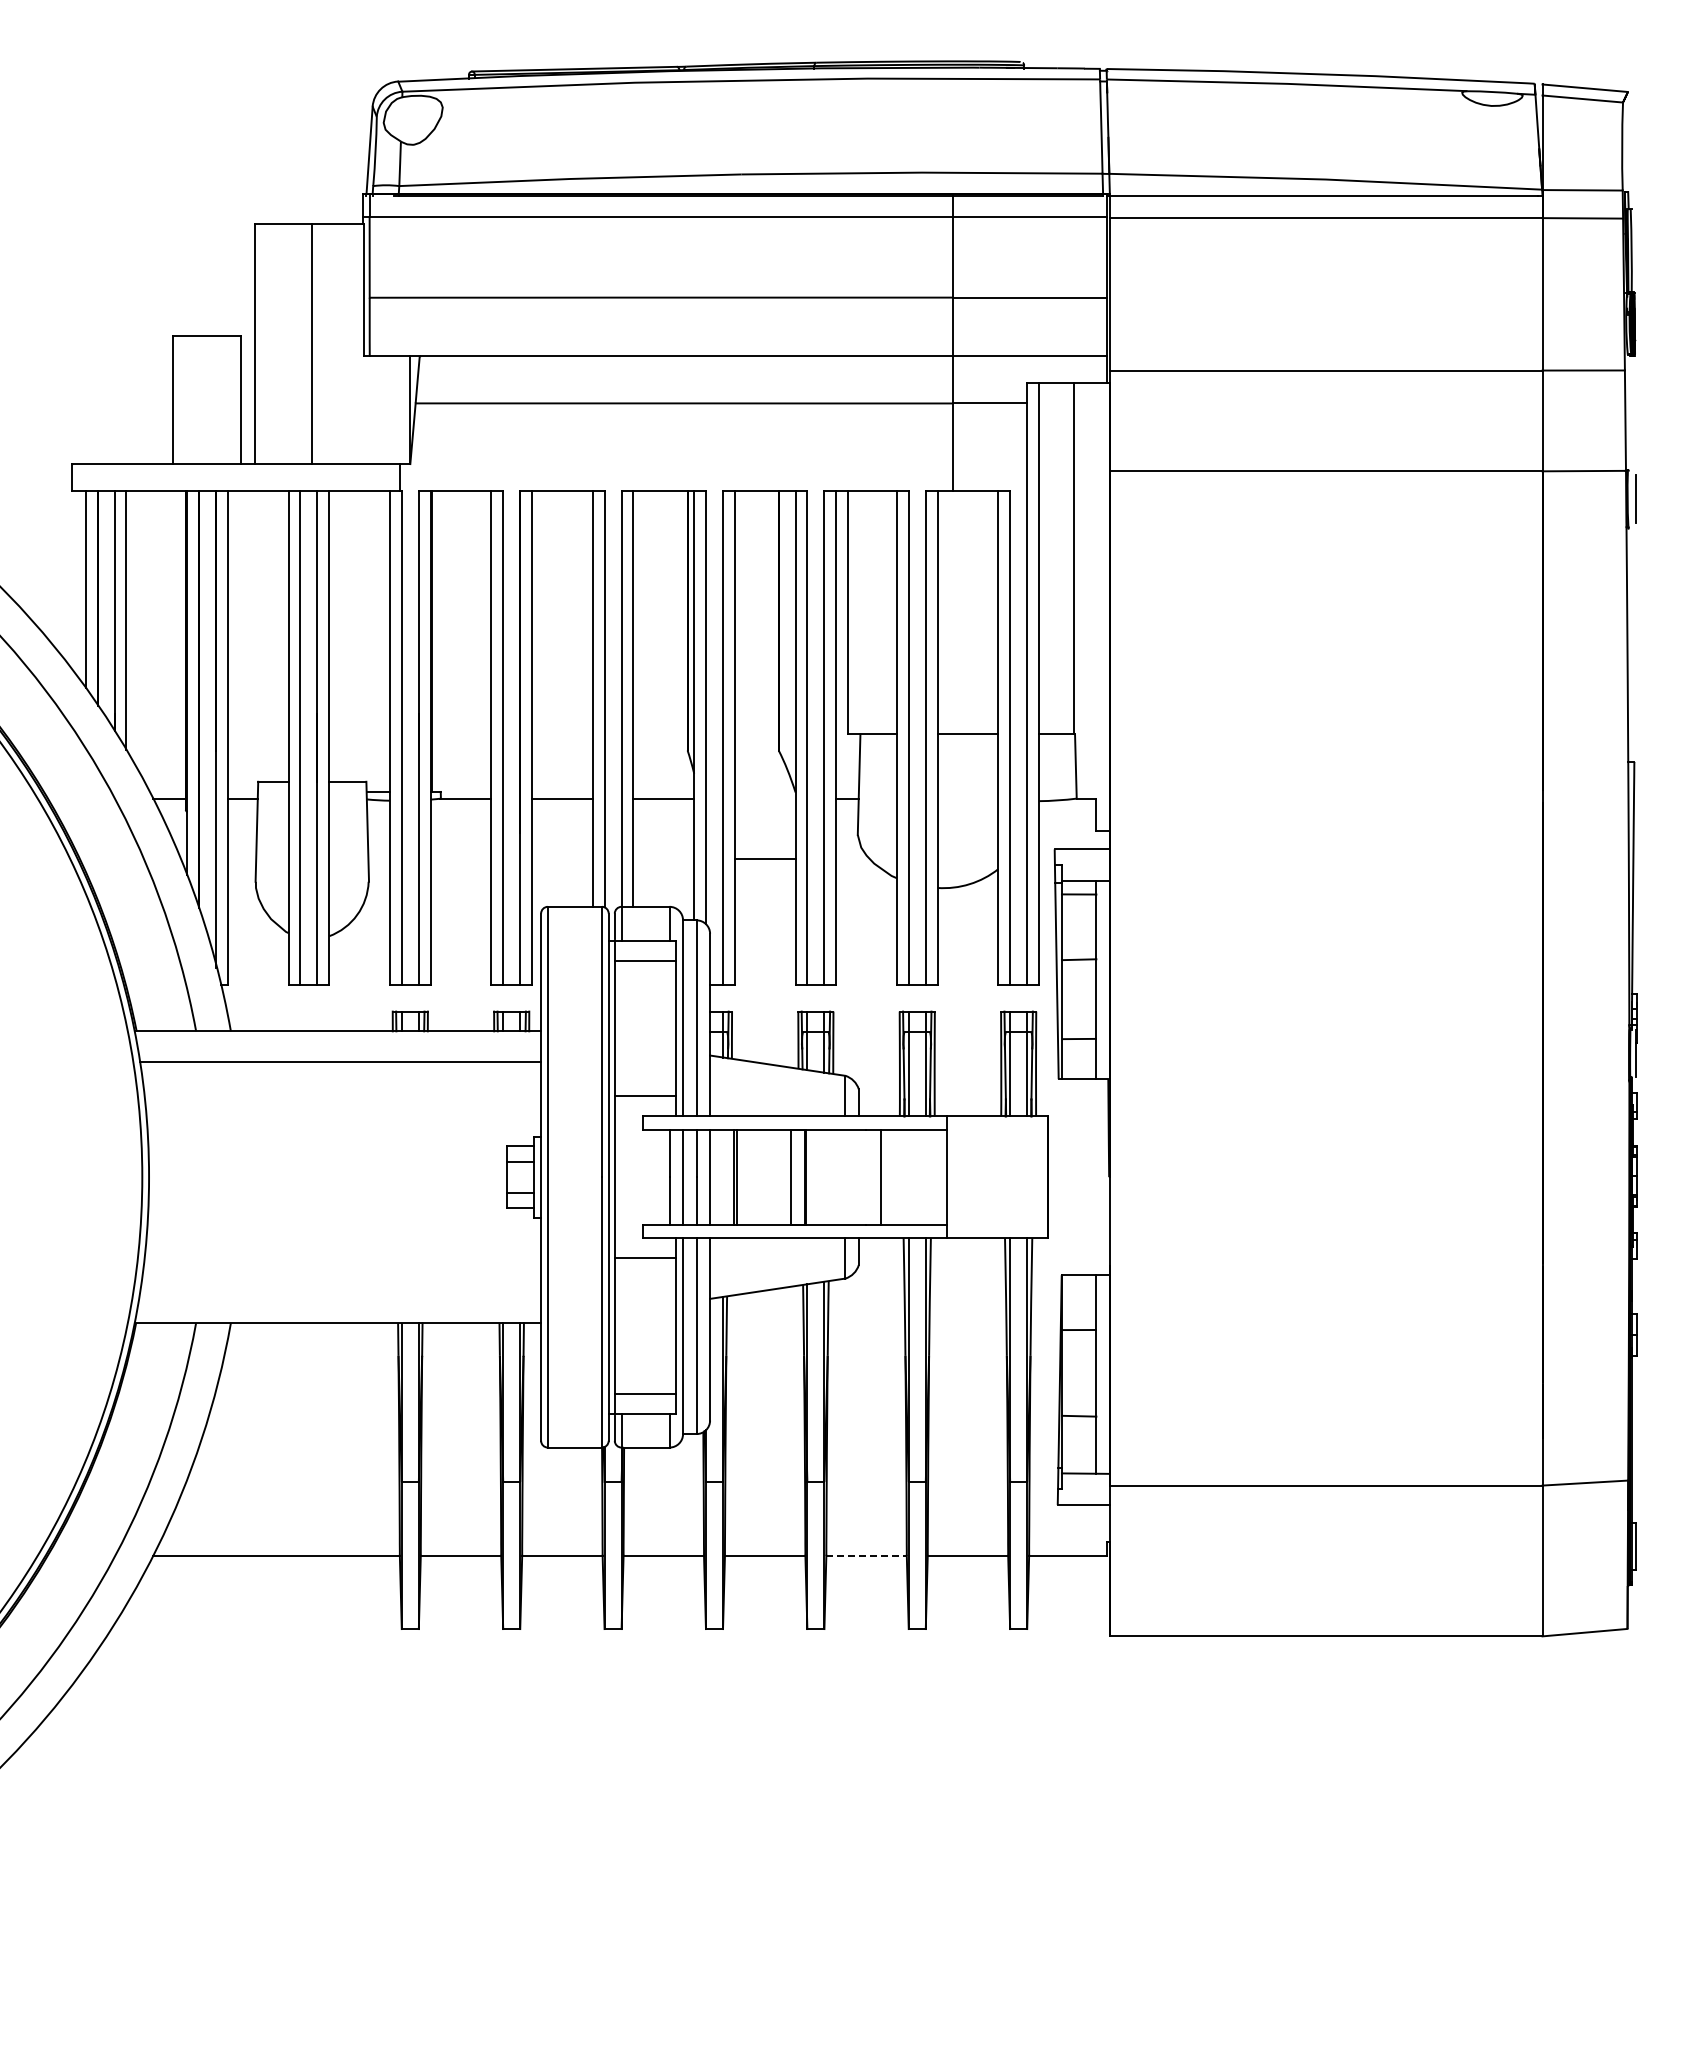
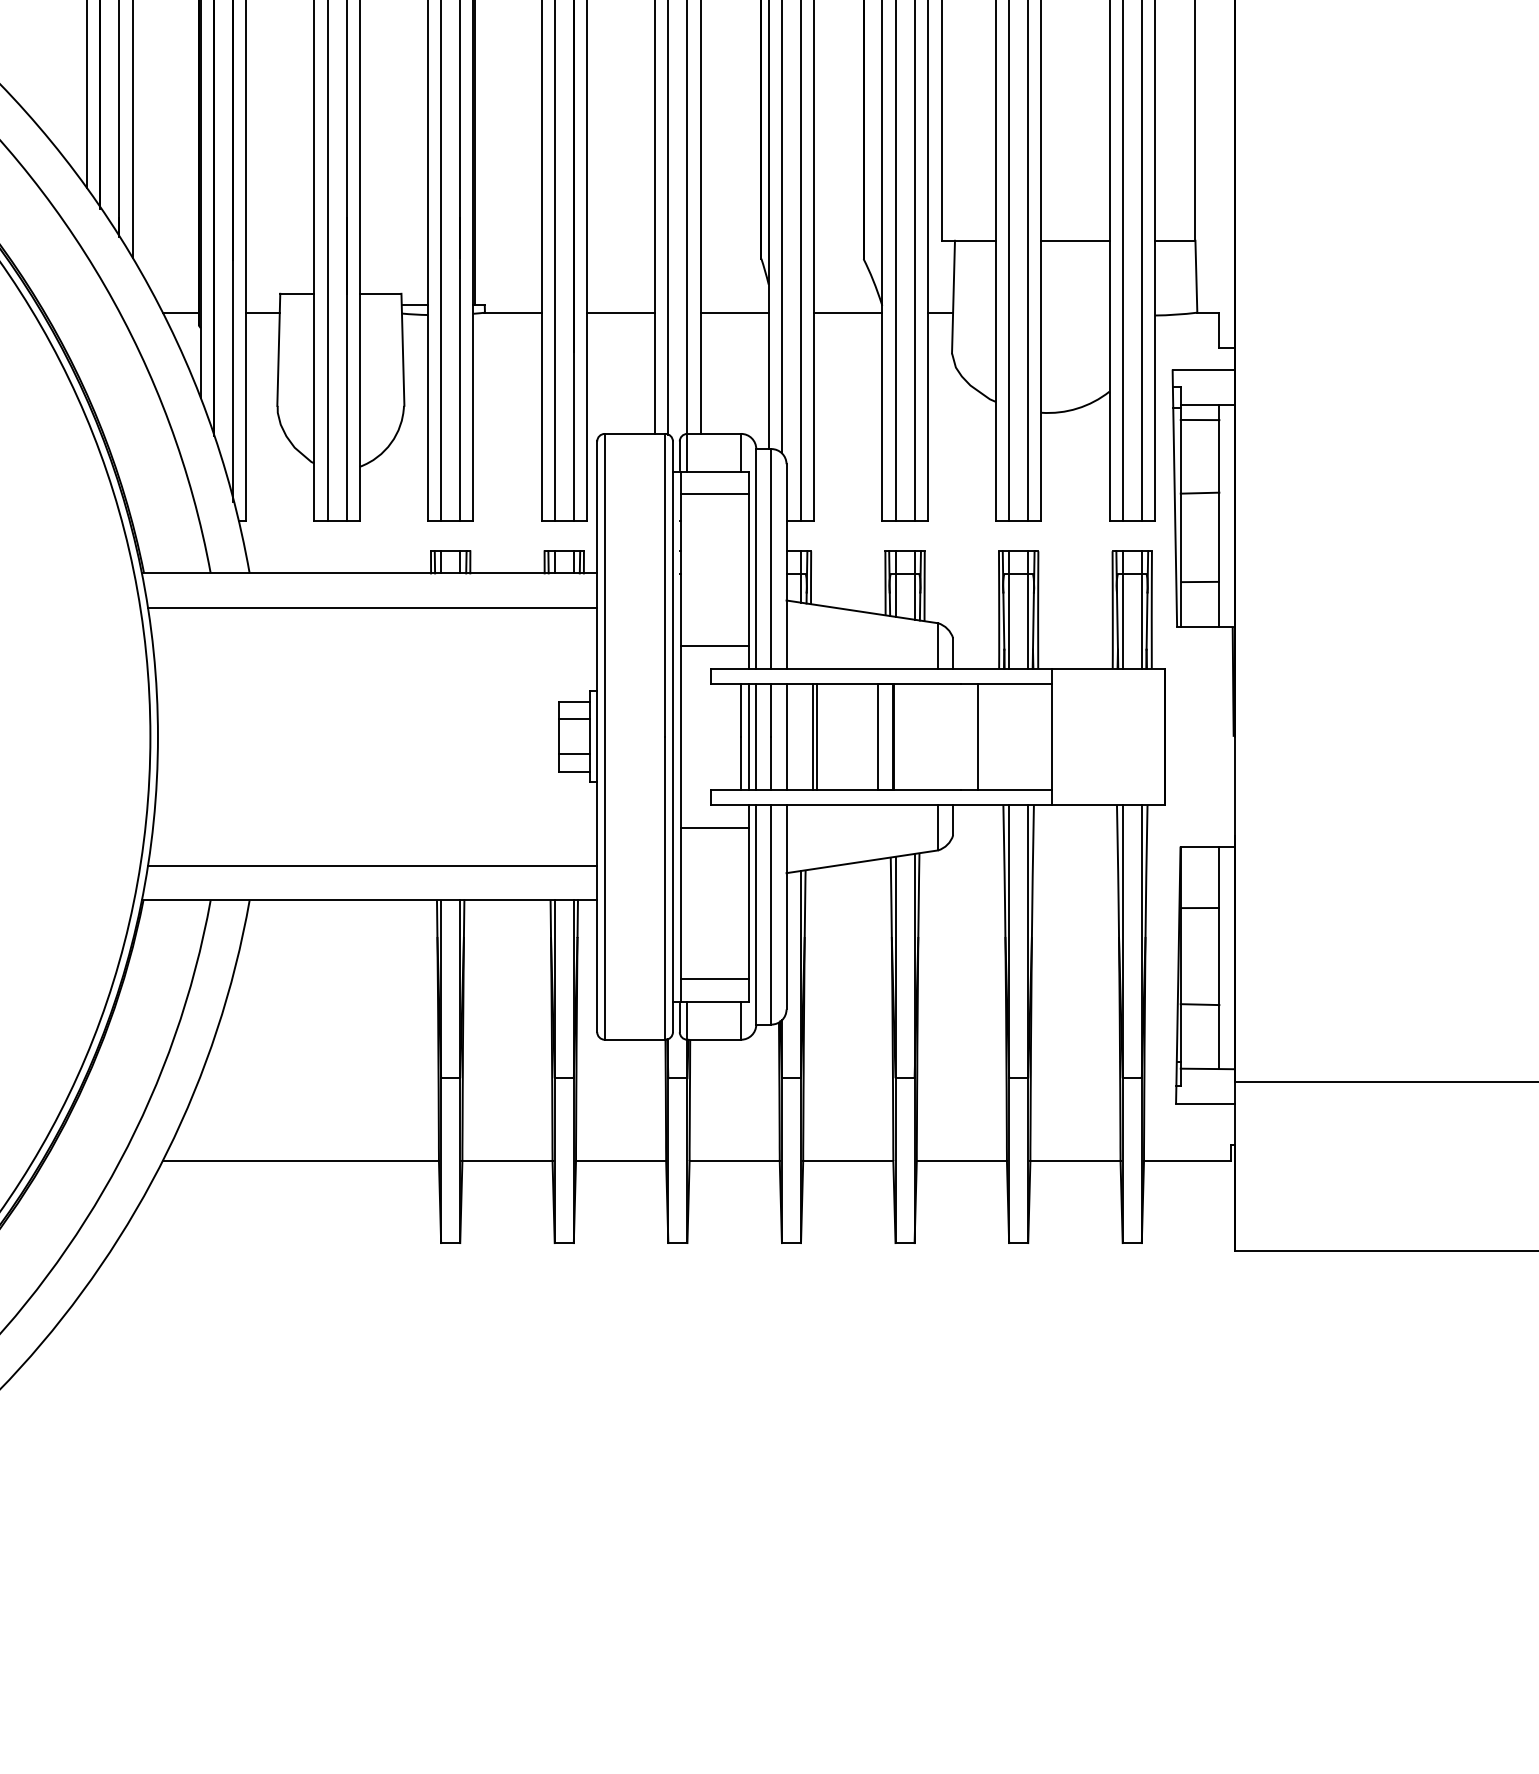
line: (764, 858) -> (847, 312), moved
line: (676, 1176) -> (748, 736), added
line: (340, 1292) -> (372, 866), added
line: (867, 1555) -> (962, 1160), dashed -> solid

